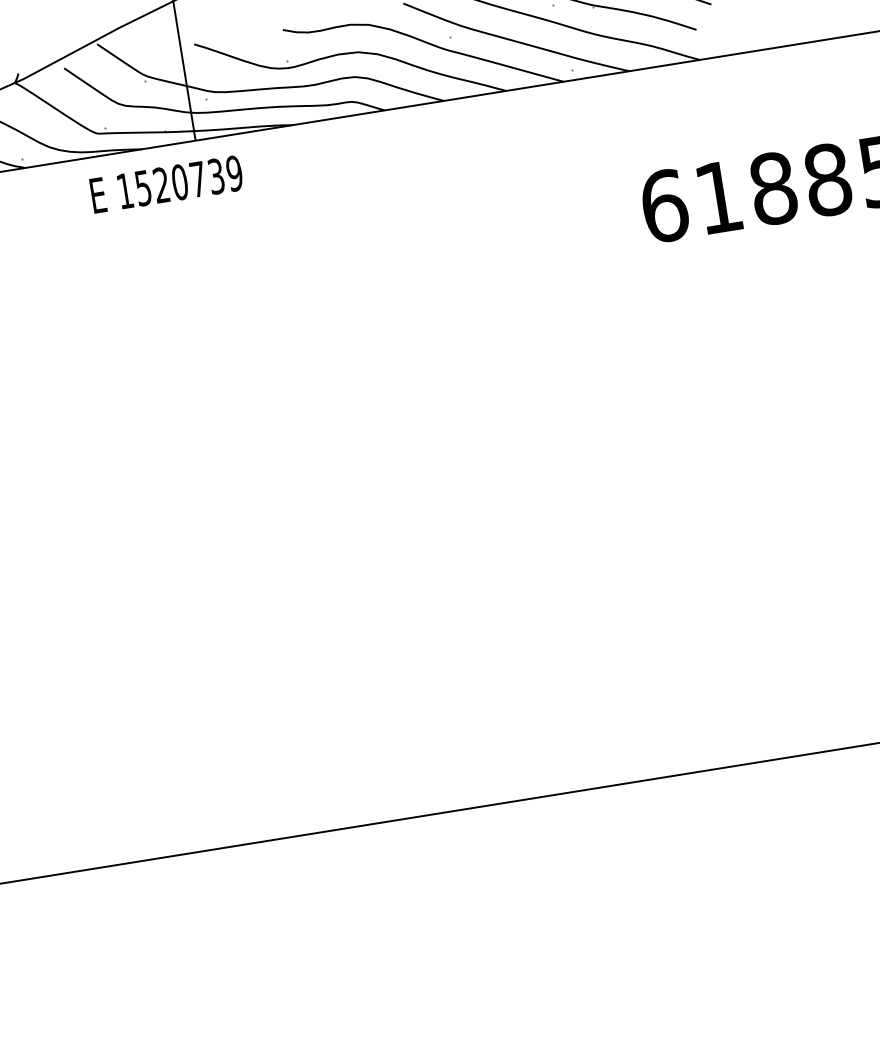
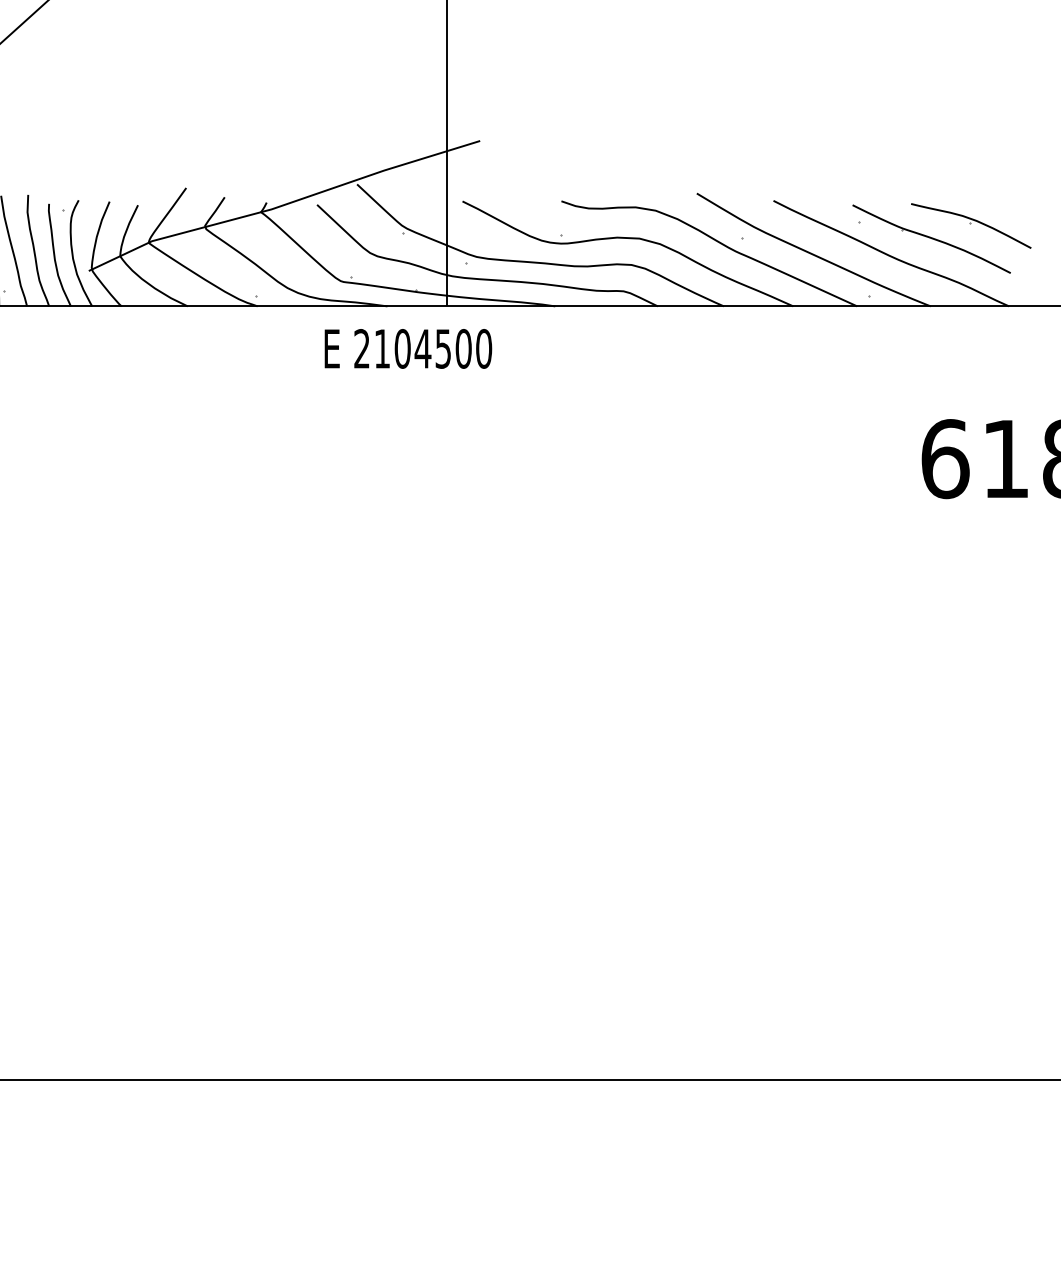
text: (180, 181) -> (423, 348), 1520739 -> 2104500

